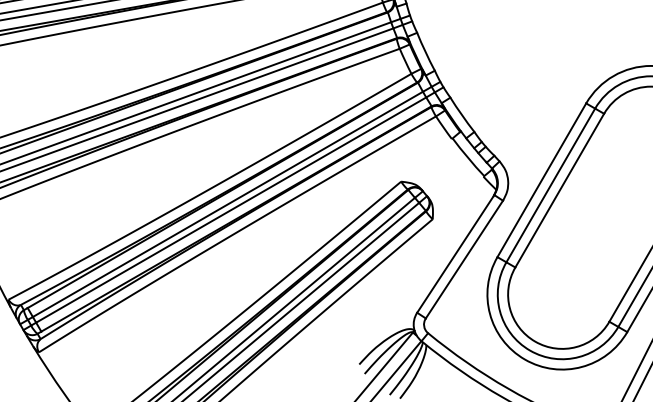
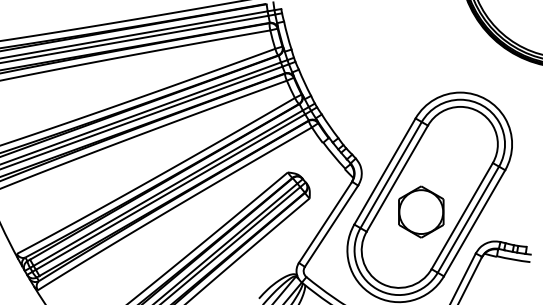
part: (594, 238) -> (421, 211), added

